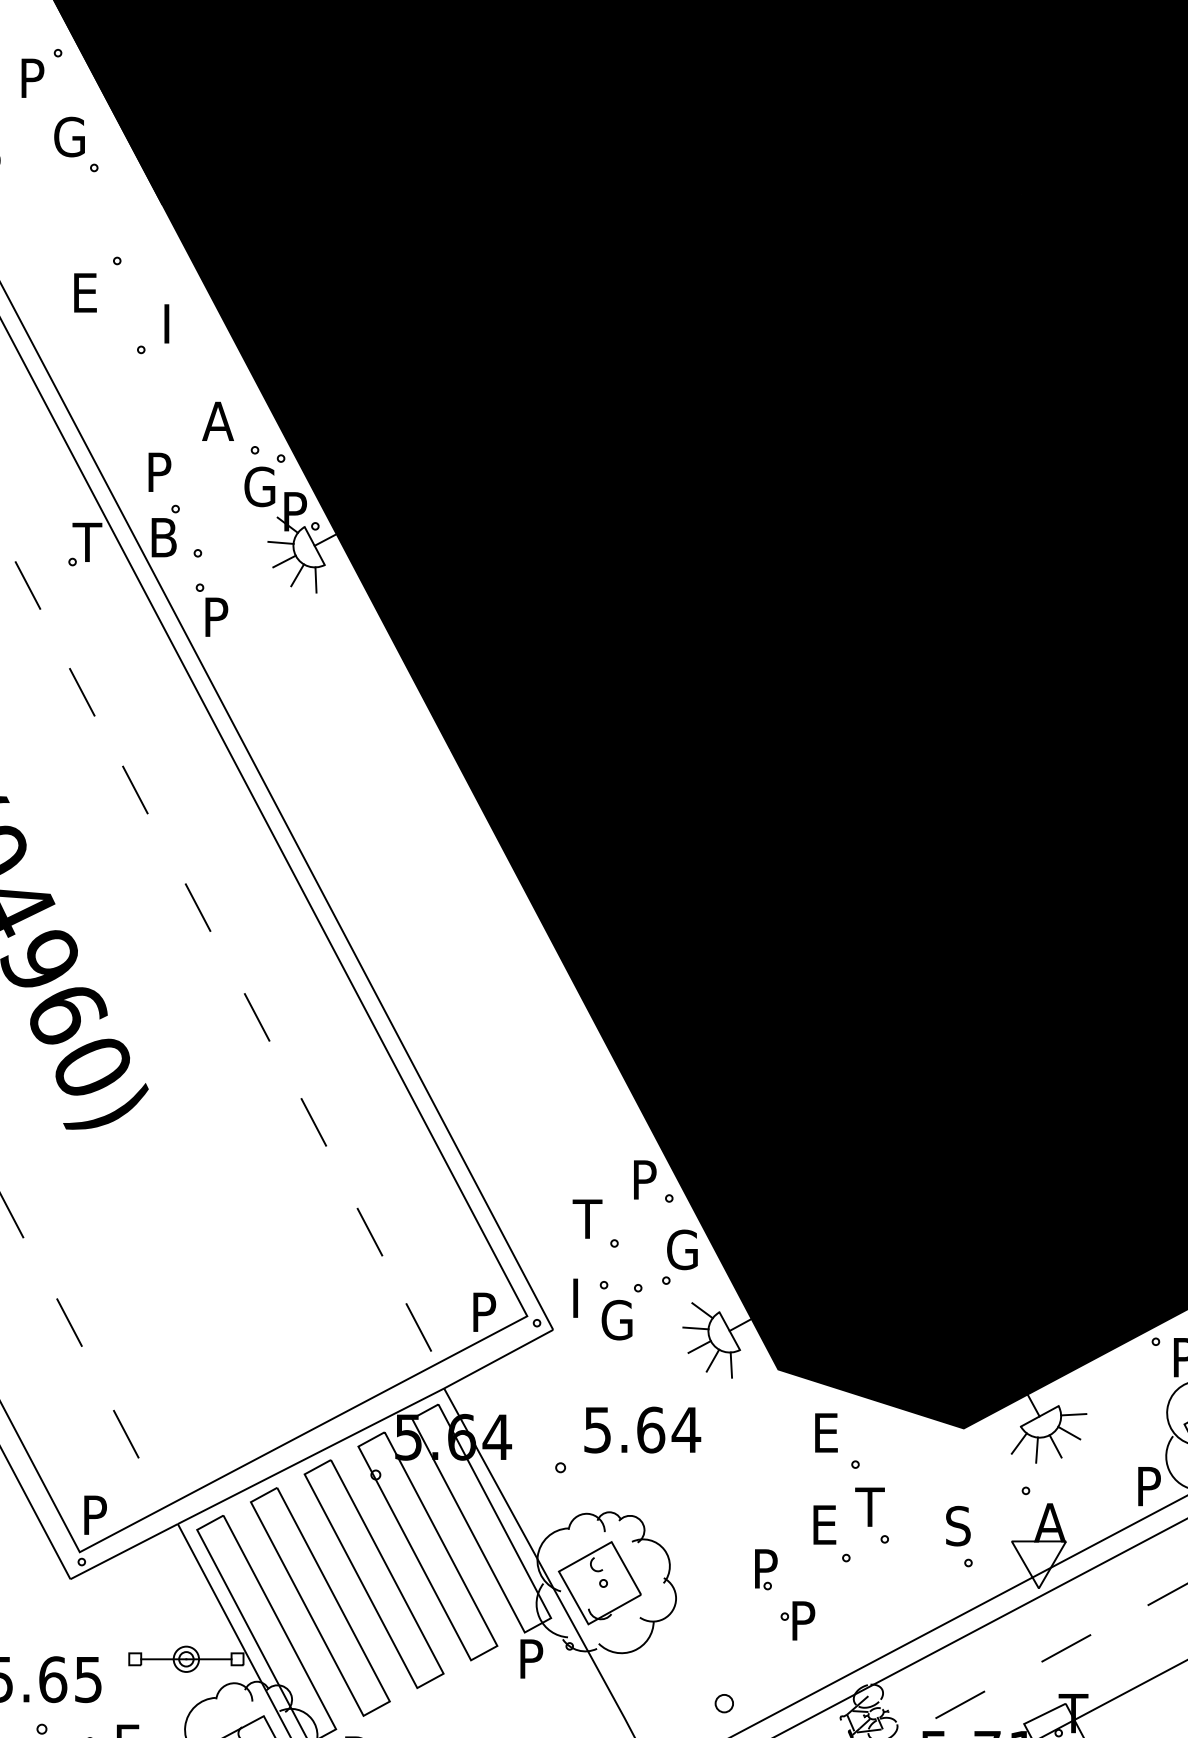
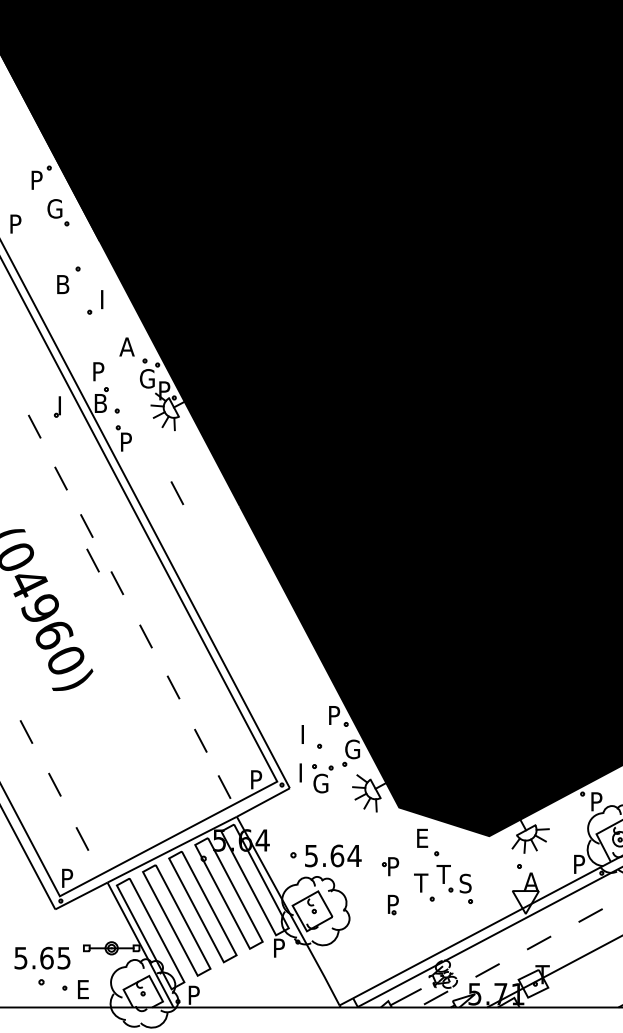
text: (93, 292) -> (66, 284), E -> B
text: (87, 541) -> (63, 405), T -> I
line: (321, 723) -> (177, 493), added
line: (146, 860) -> (92, 560), added
text: (587, 1219) -> (306, 734), T -> I
text: (643, 1429) -> (333, 855), moved
text: (824, 1523) -> (421, 882), E -> T
part: (958, 1536) -> (465, 888), moved
part: (797, 1620) -> (390, 866), moved
part: (723, 1702) -> (372, 969), removed

